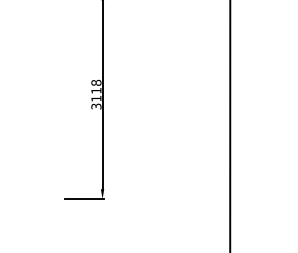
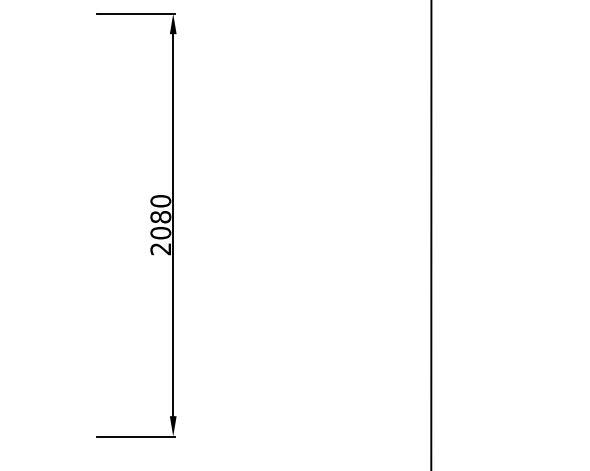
text: (96, 94) -> (160, 224), 3118 -> 2080

